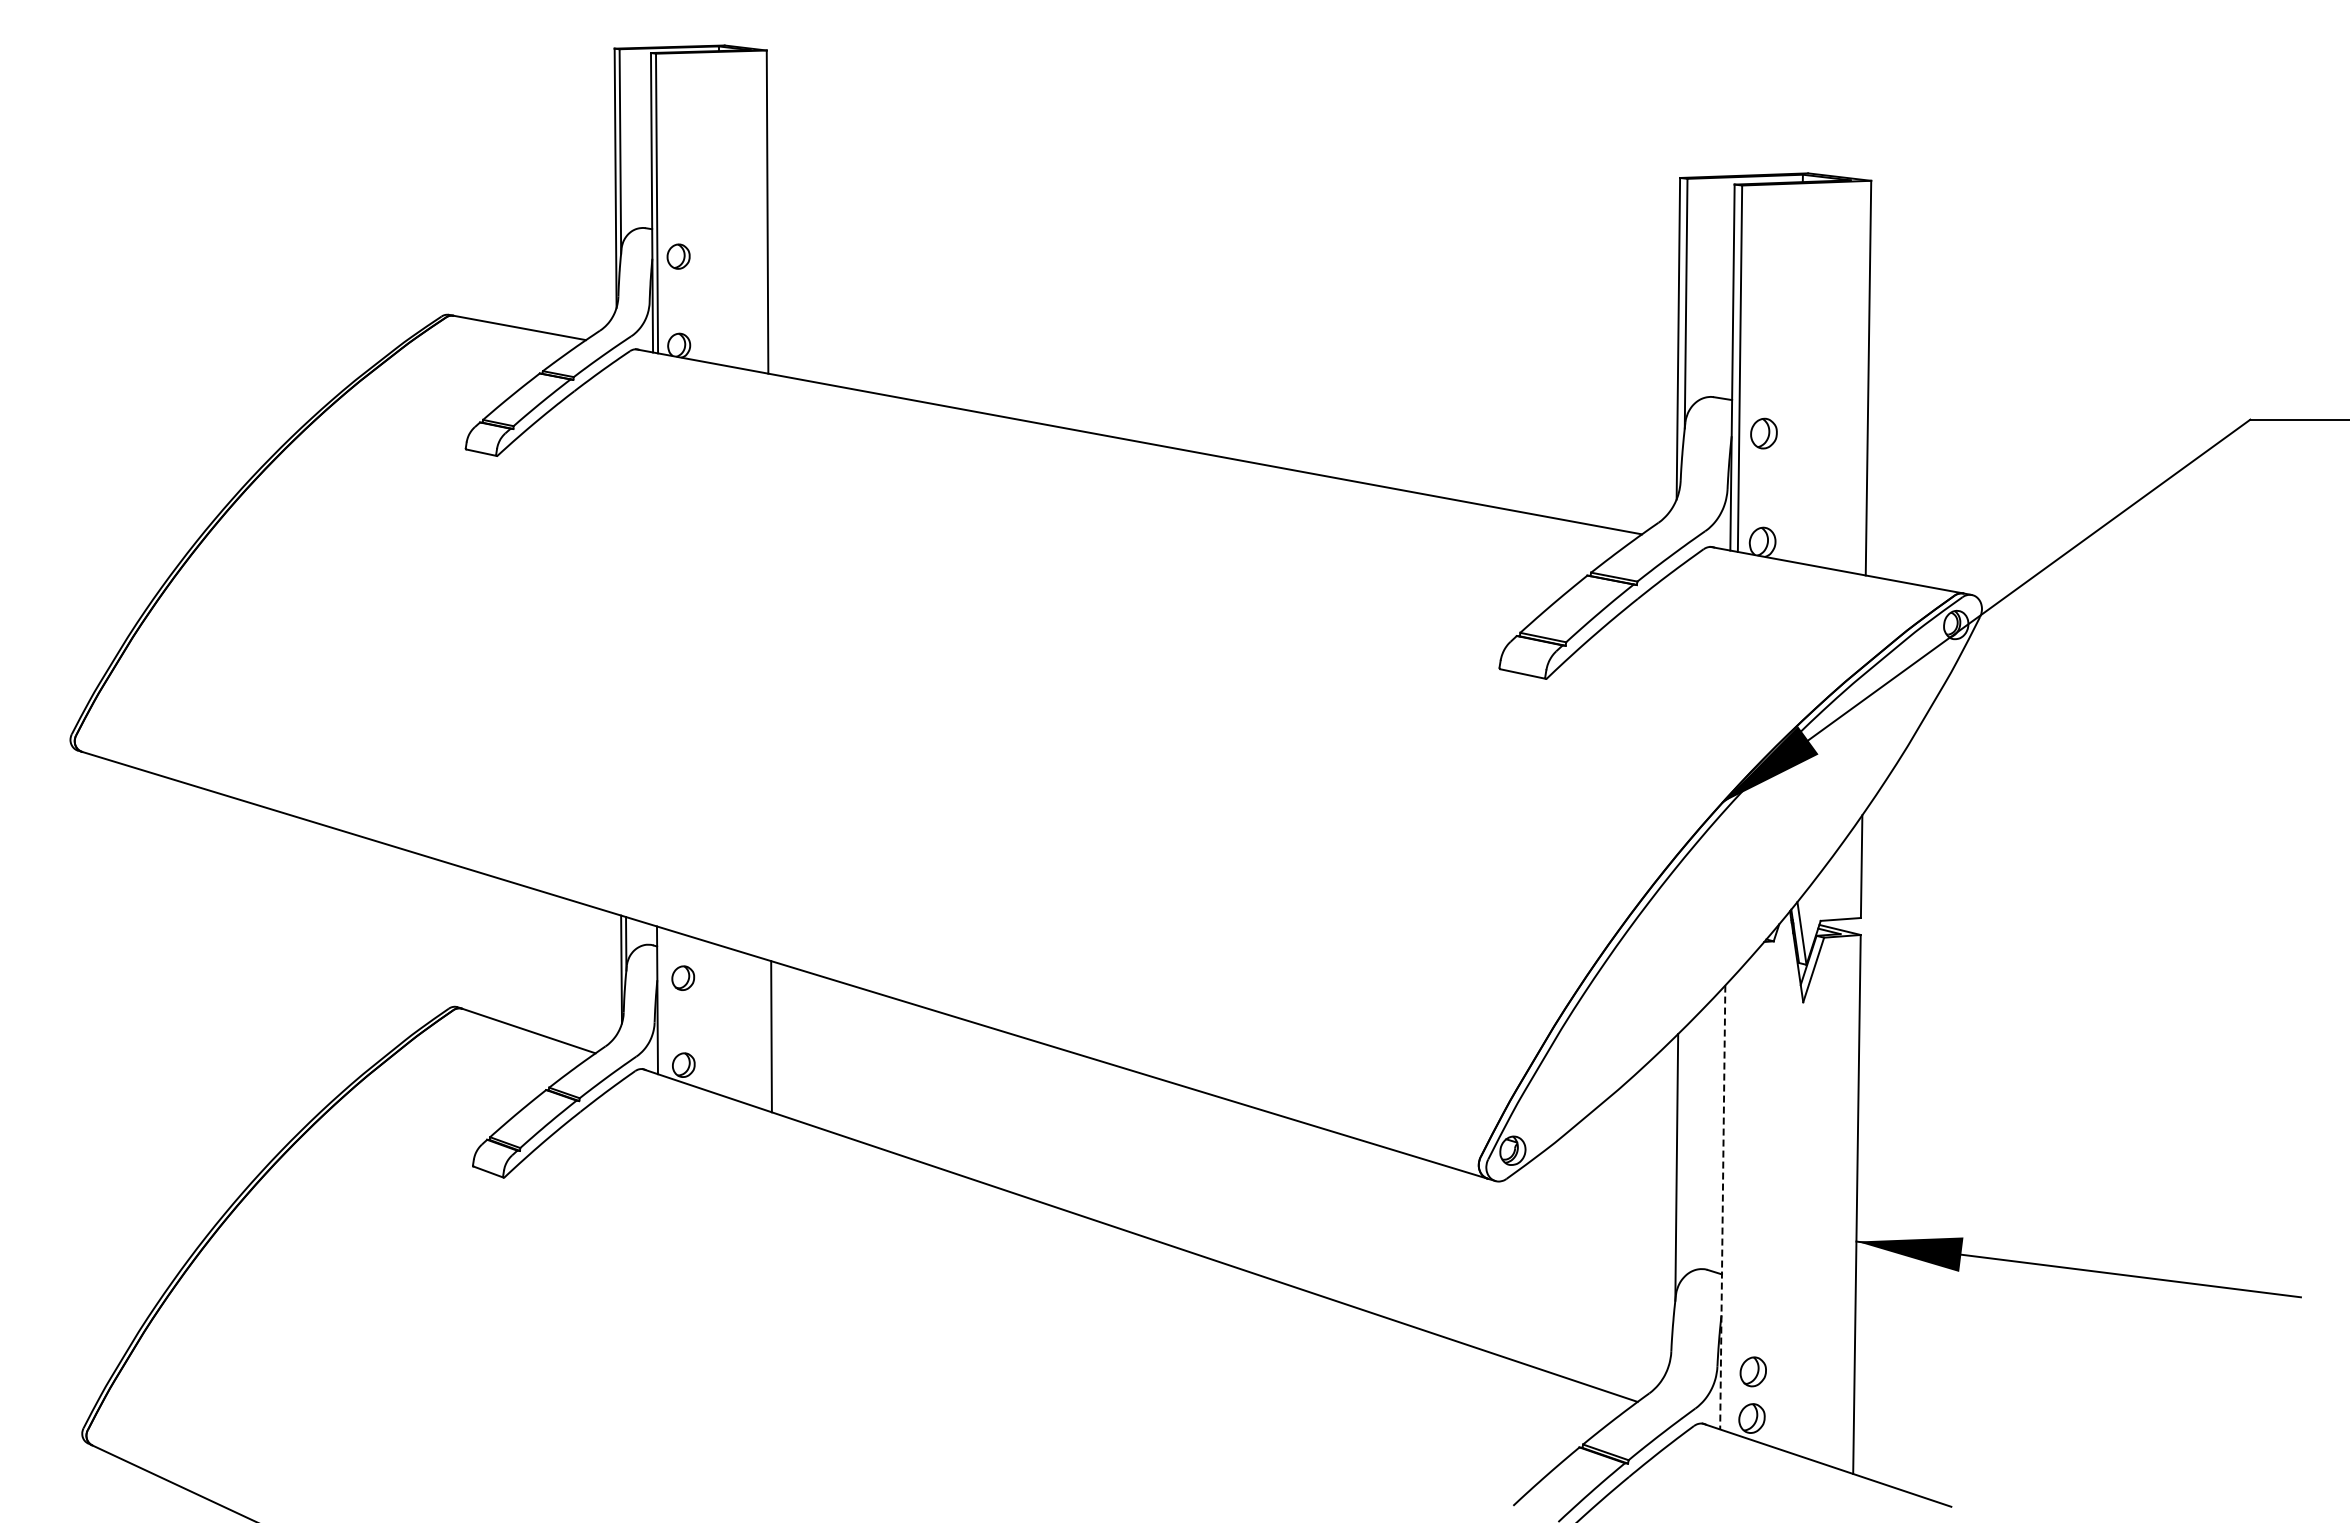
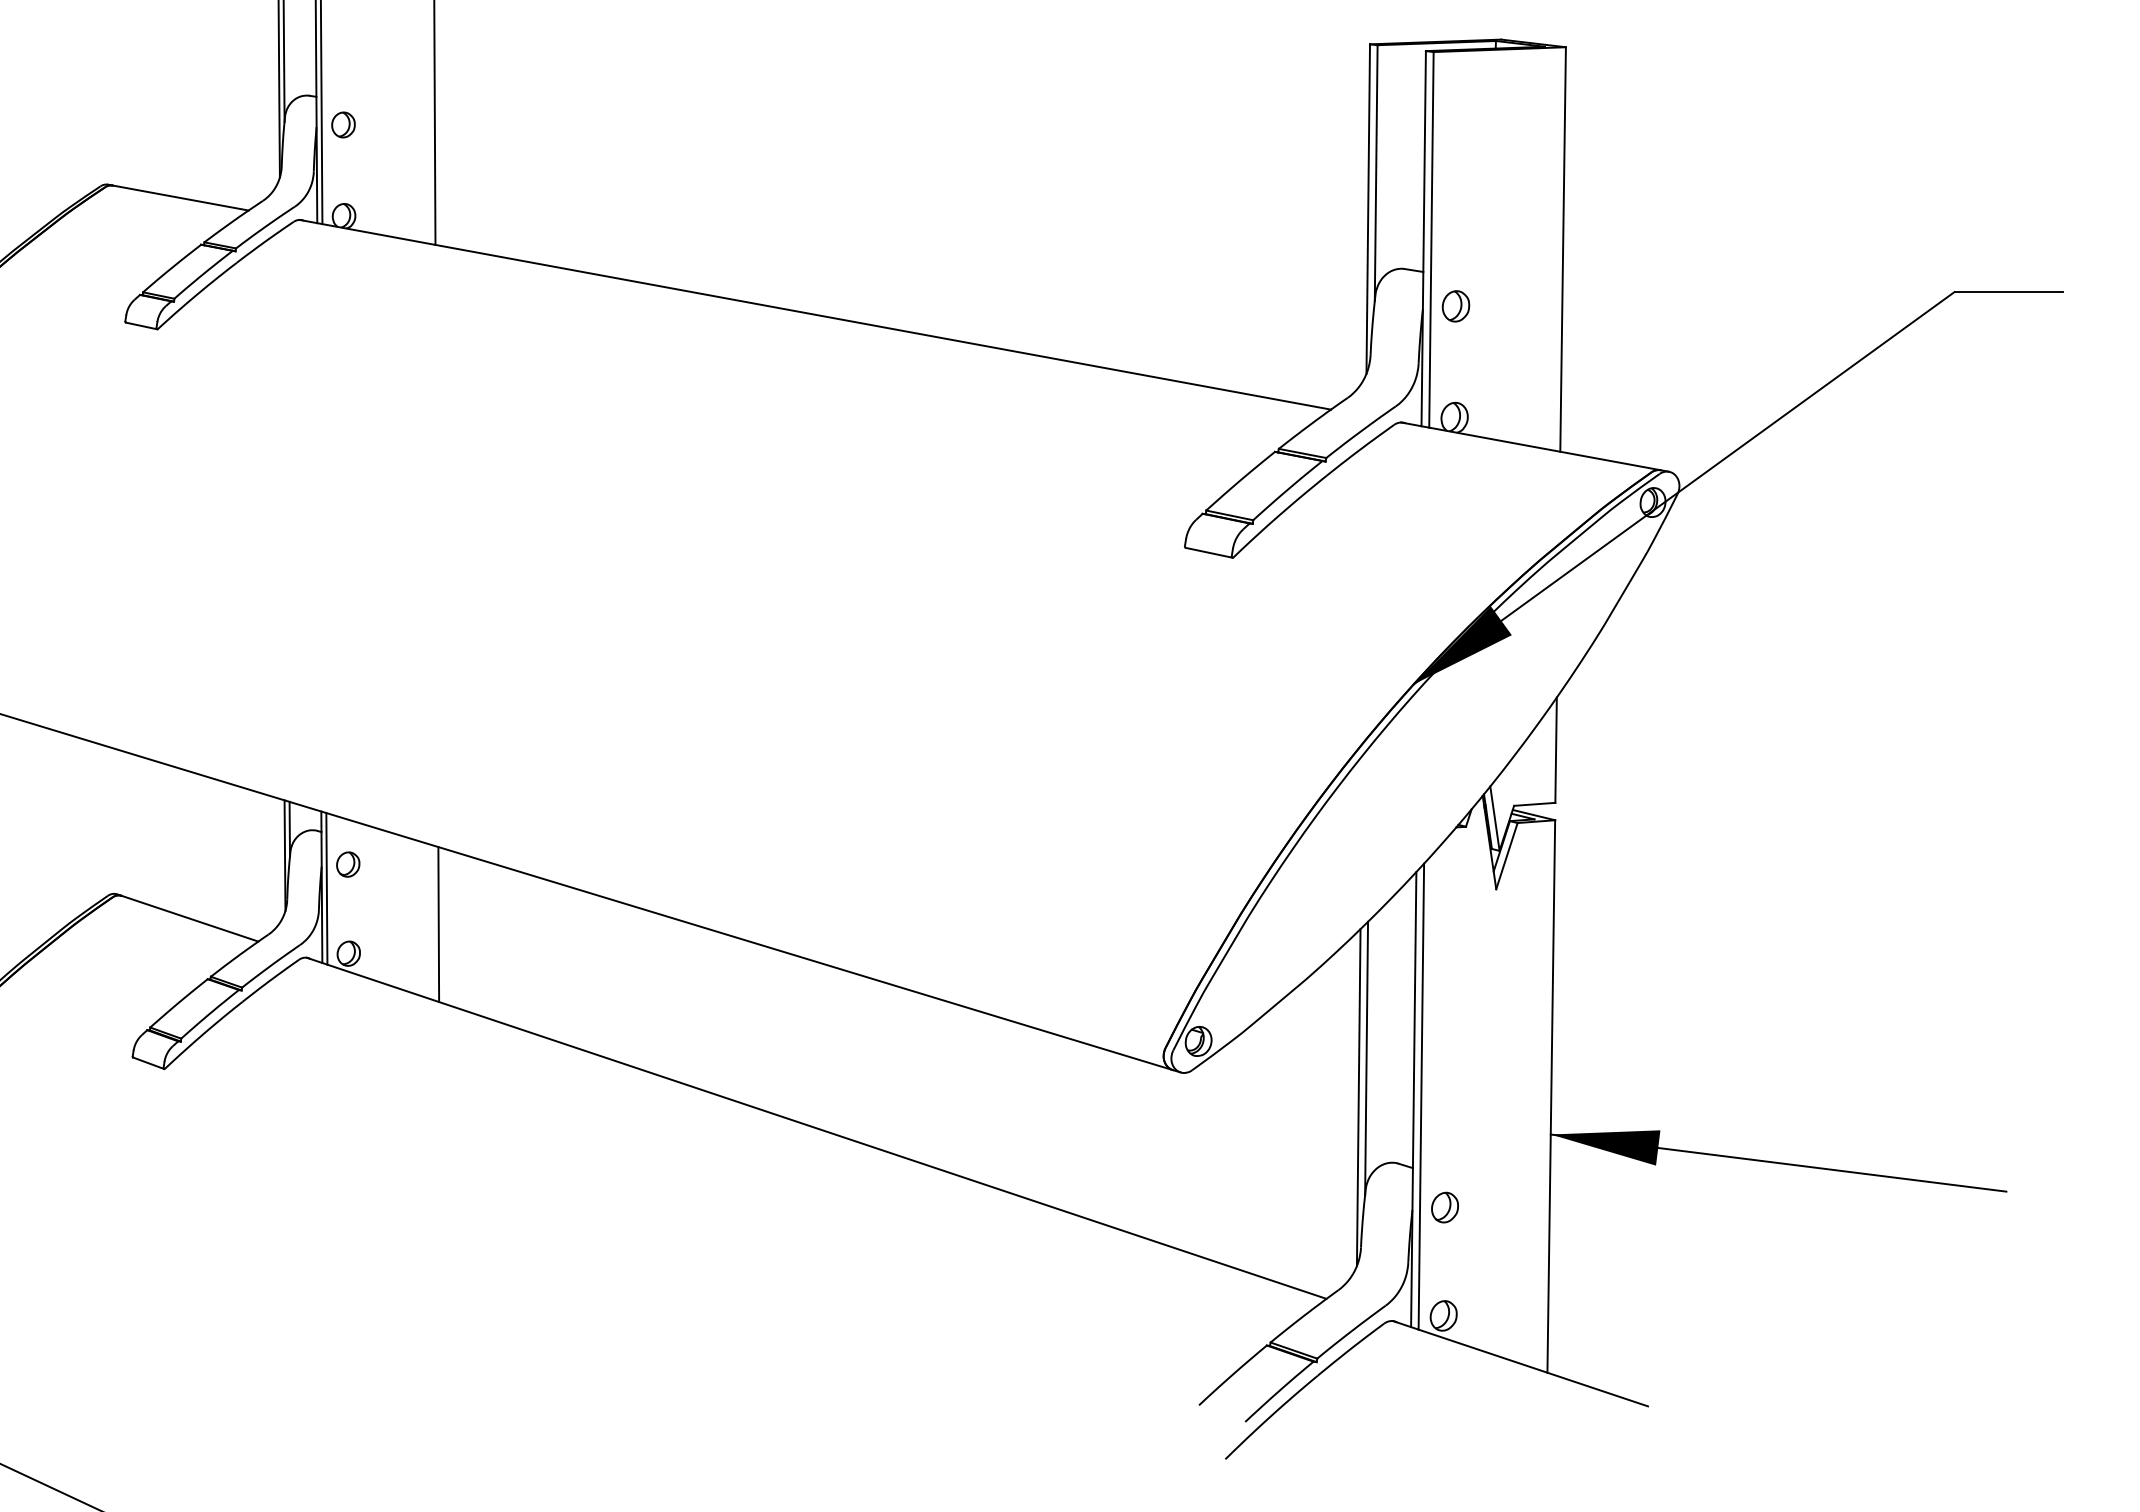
line: (661, 1001) -> (325, 888), added
line: (1729, 1204) -> (1420, 1096), added
line: (1668, 1205) -> (1358, 1097), added
line: (1722, 1207) -> (1413, 1099), dashed -> solid
part: (1752, 1371) -> (1444, 1207), moved

